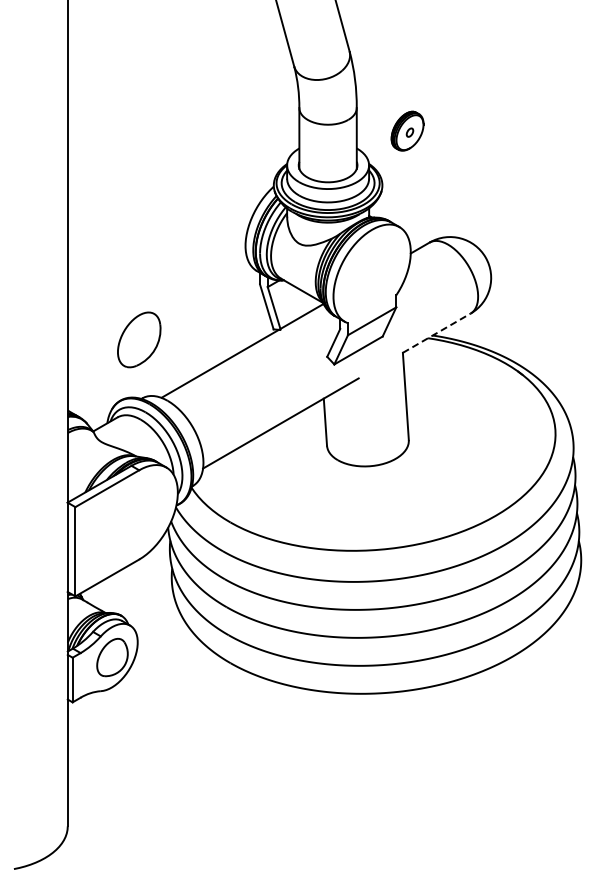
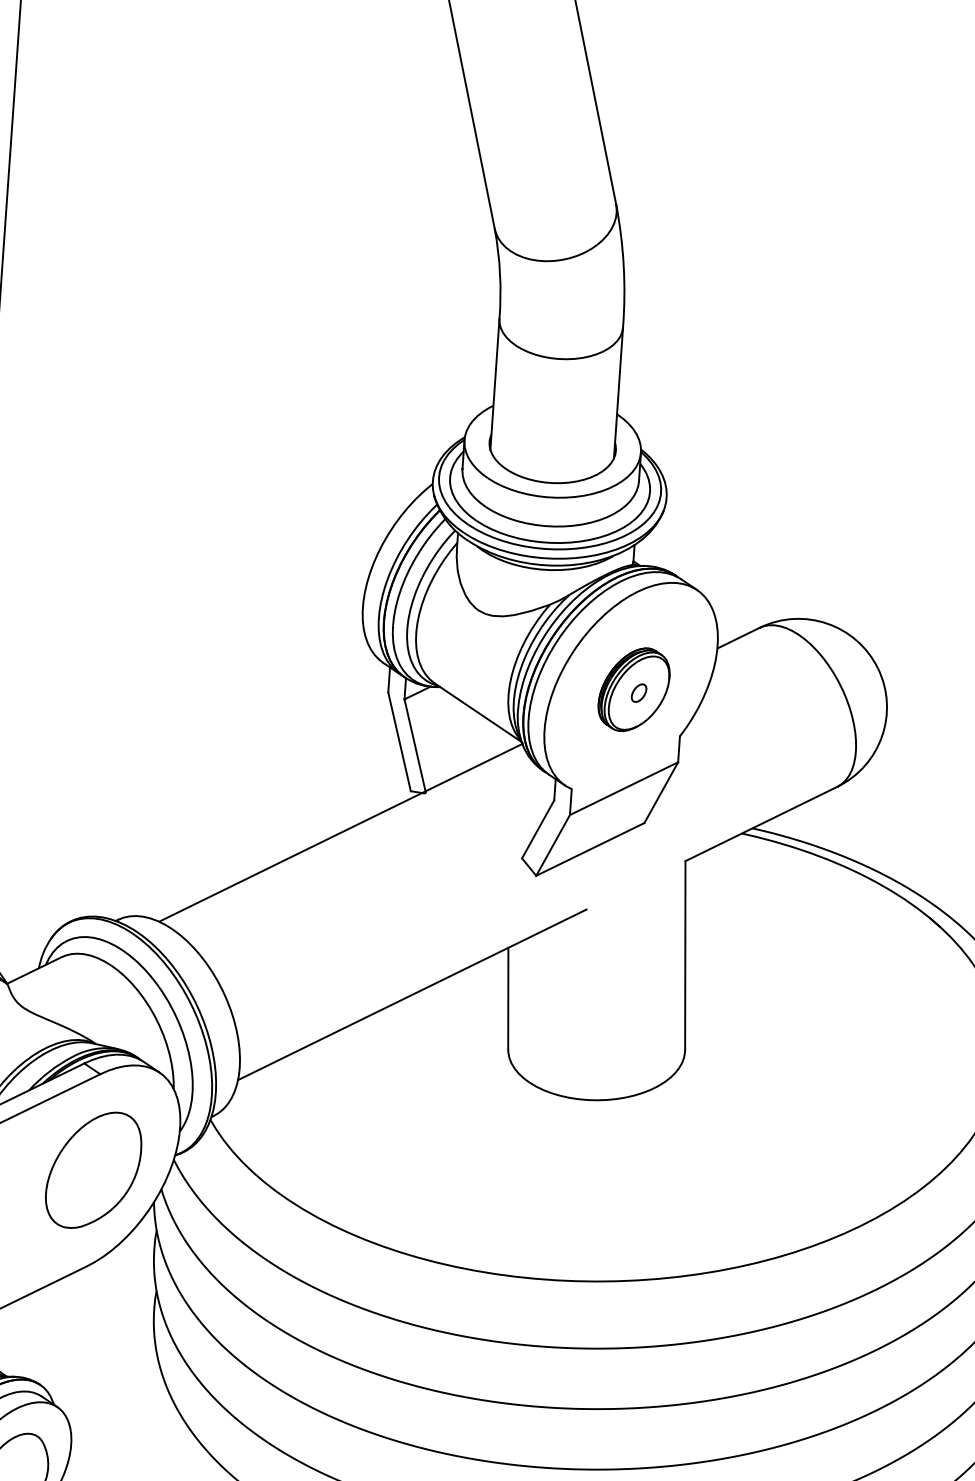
part: (407, 130) -> (634, 688), moved
line: (437, 332) -> (763, 822), dashed -> solid
part: (139, 339) -> (94, 1169), moved

